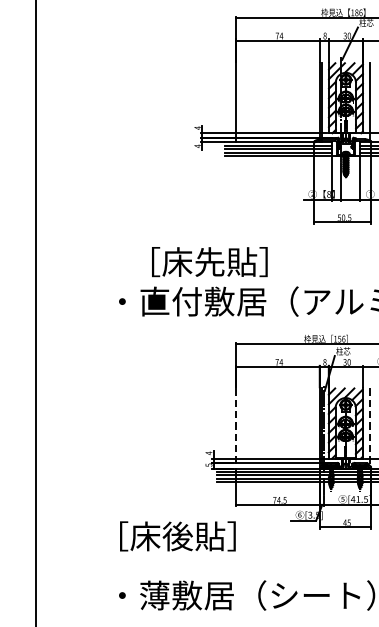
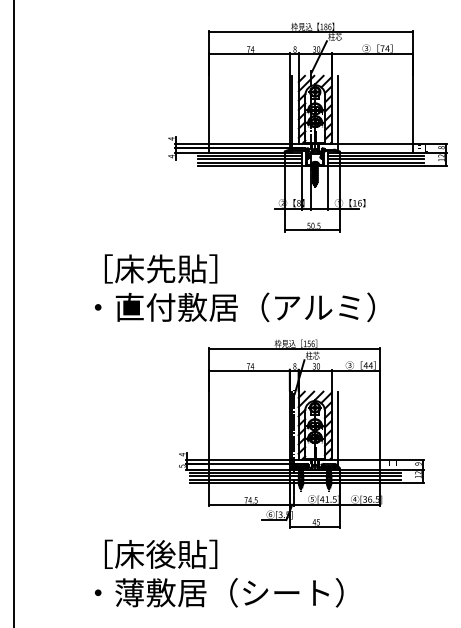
text: (209, 261) -> (160, 268), moved
line: (369, 427) -> (338, 429), dashed -> solid
line: (236, 428) -> (208, 430), dashed -> solid
text: (177, 535) -> (160, 553), moved

